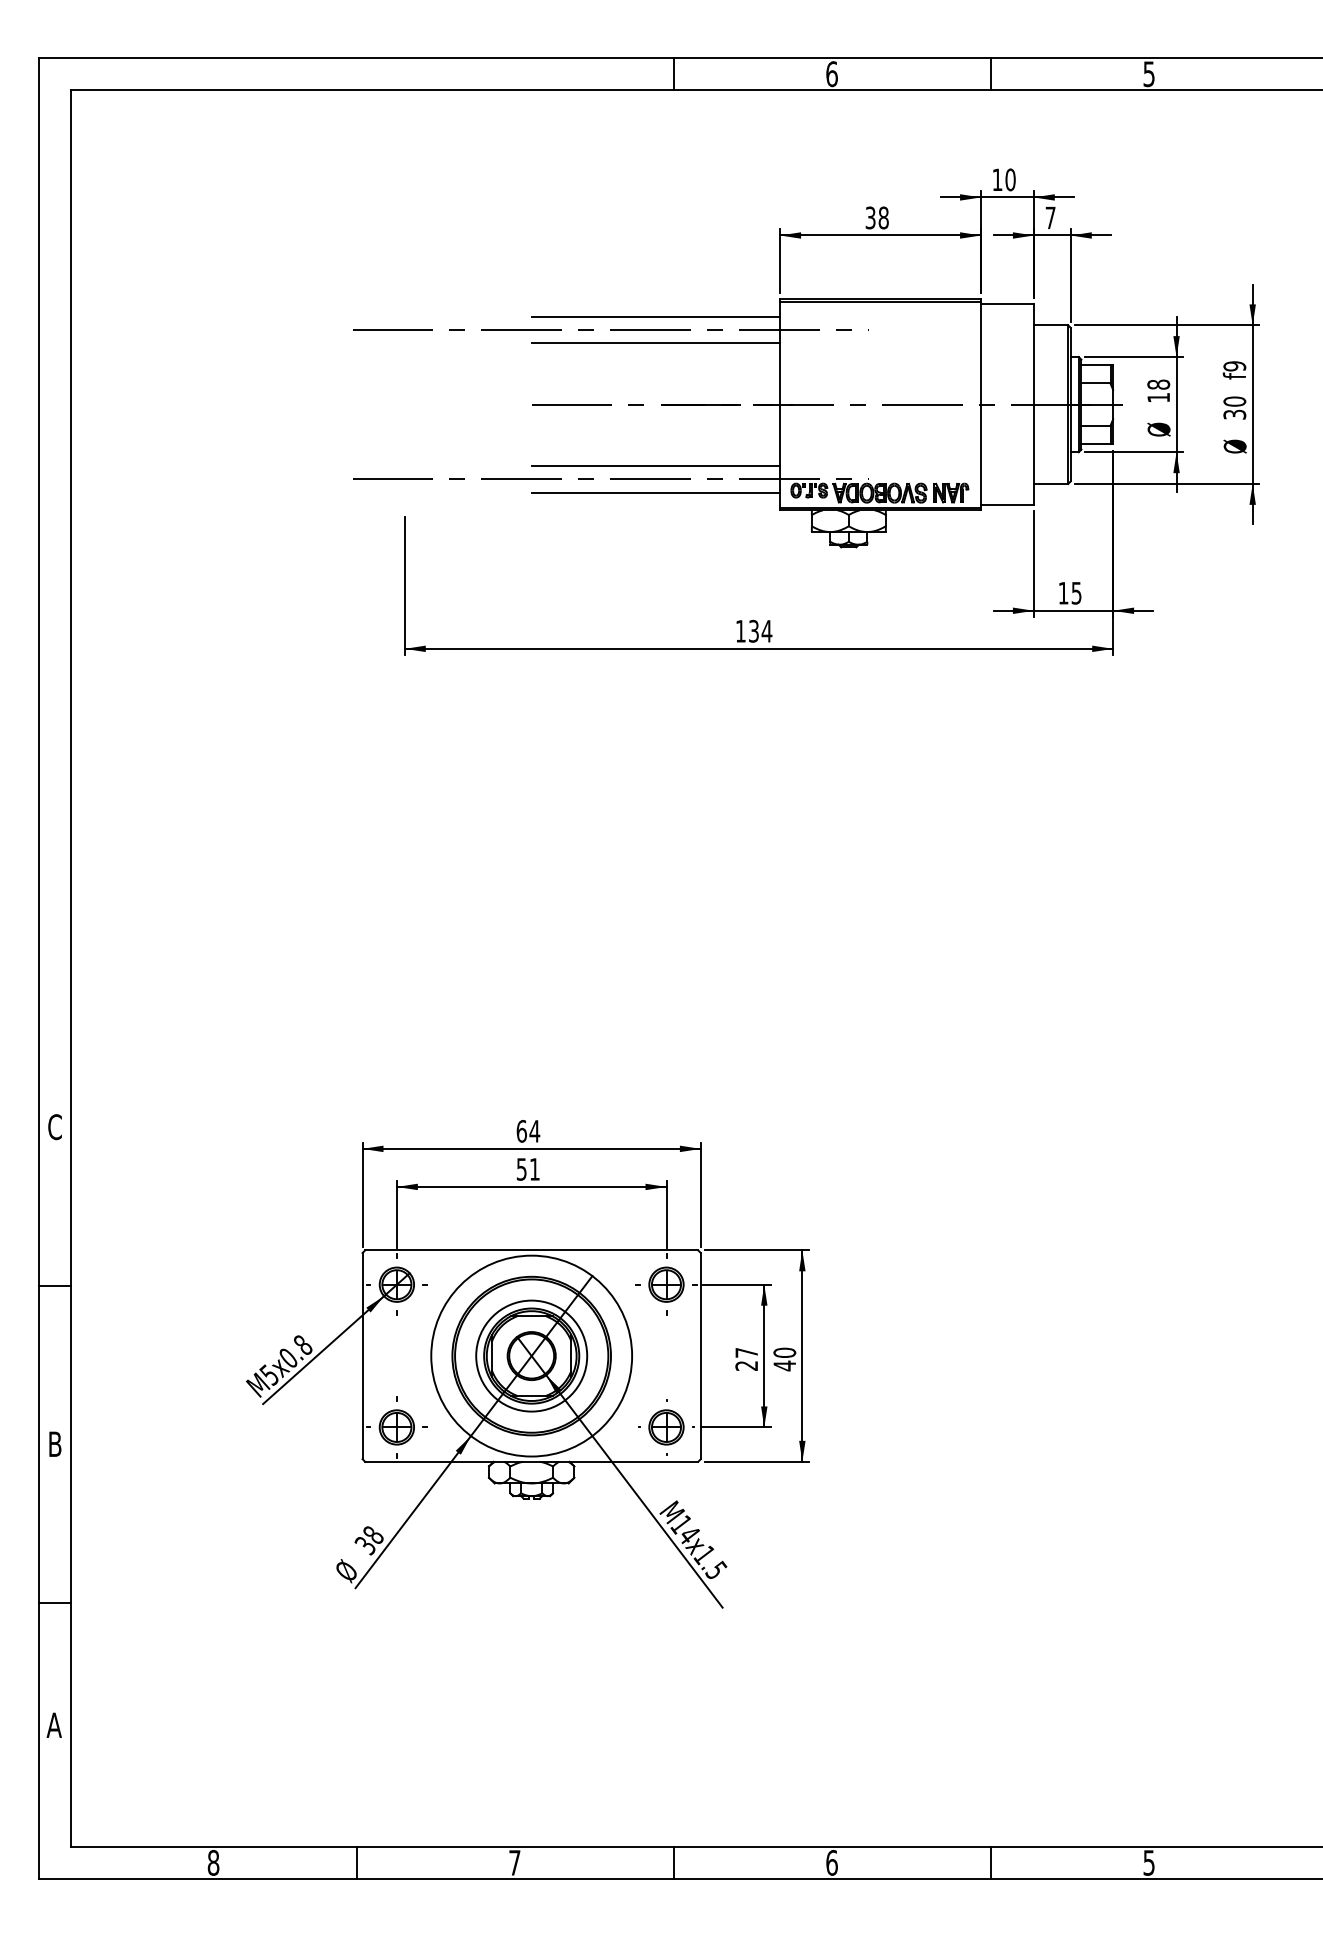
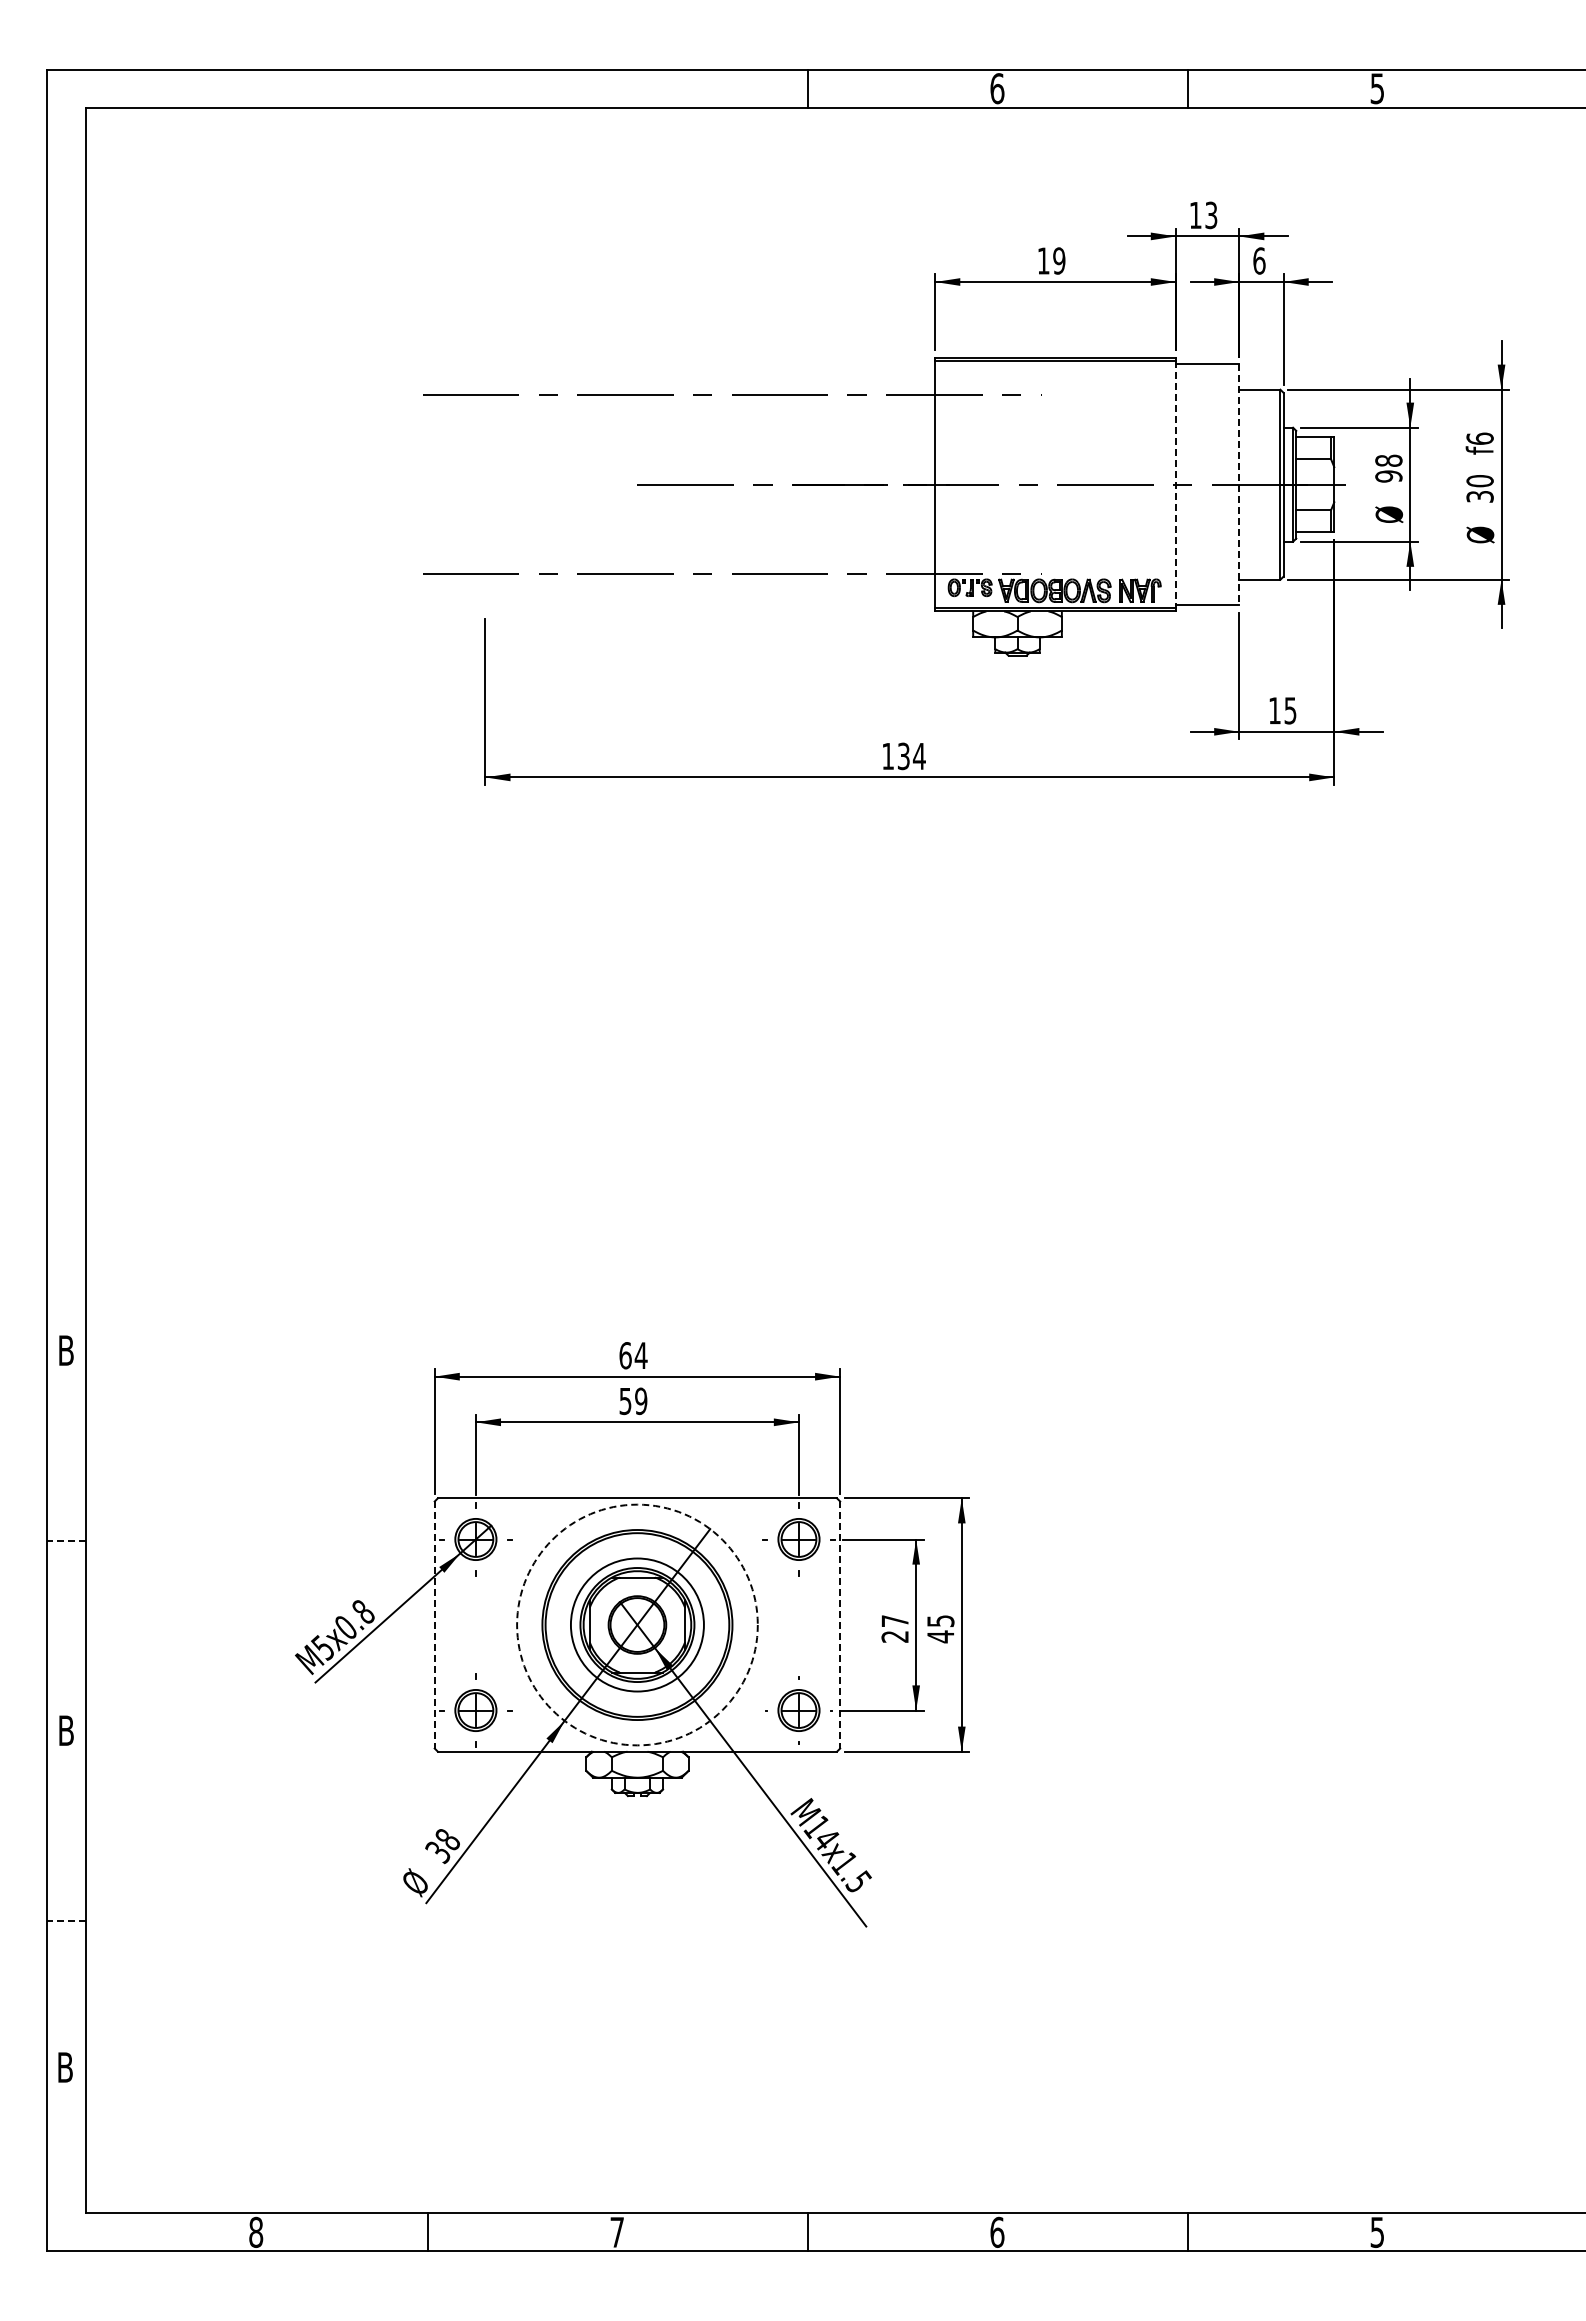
text: (1010, 179) -> (1211, 215), 10 -> 13
text: (877, 217) -> (1051, 260), 38 -> 19
text: (1050, 217) -> (1259, 260), 7 -> 6
line: (656, 316) -> (786, 379), removed
line: (656, 342) -> (786, 410), removed
text: (1234, 366) -> (1479, 438), f9 -> f6
text: (1158, 397) -> (1388, 476), 18 -> 98
line: (980, 404) -> (1175, 484), solid -> dashed
line: (1034, 405) -> (1239, 485), solid -> dashed
line: (656, 466) -> (786, 558), removed
line: (656, 492) -> (786, 590), removed
text: (55, 1127) -> (66, 1350), C -> B
text: (535, 1169) -> (641, 1401), 51 -> 59
line: (55, 1285) -> (66, 1540), solid -> dashed
text: (784, 1353) -> (940, 1621), 40 -> 45
circle: (531, 1355) -> (637, 1624), solid -> dashed
line: (362, 1356) -> (434, 1625), solid -> dashed
line: (701, 1356) -> (840, 1625), solid -> dashed
line: (55, 1602) -> (66, 1920), solid -> dashed
text: (54, 1725) -> (65, 2067), A -> B

